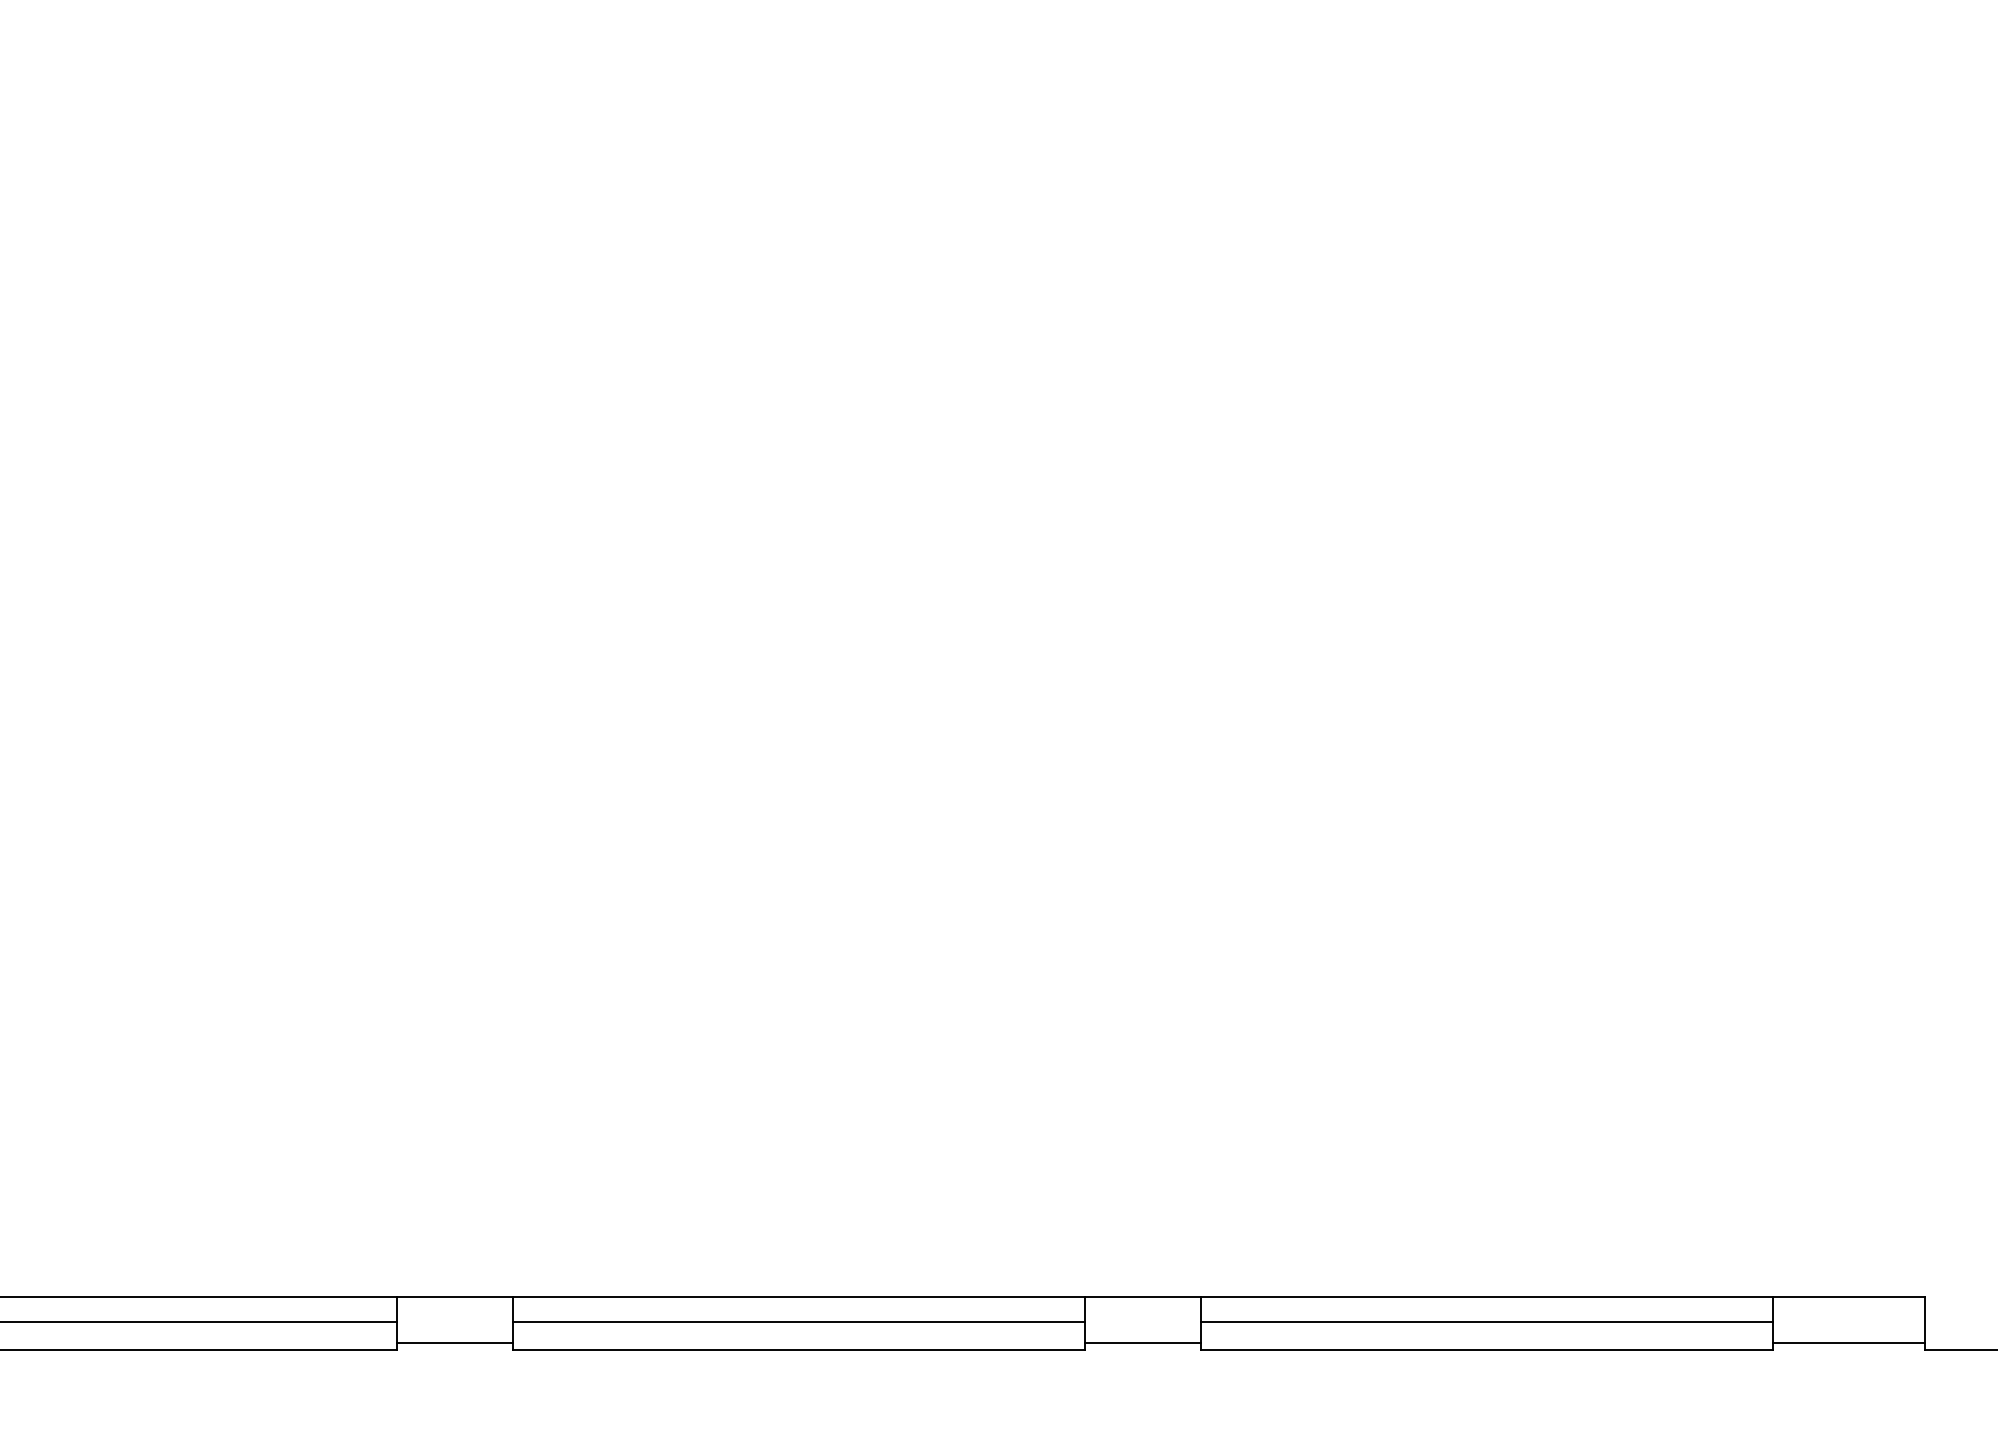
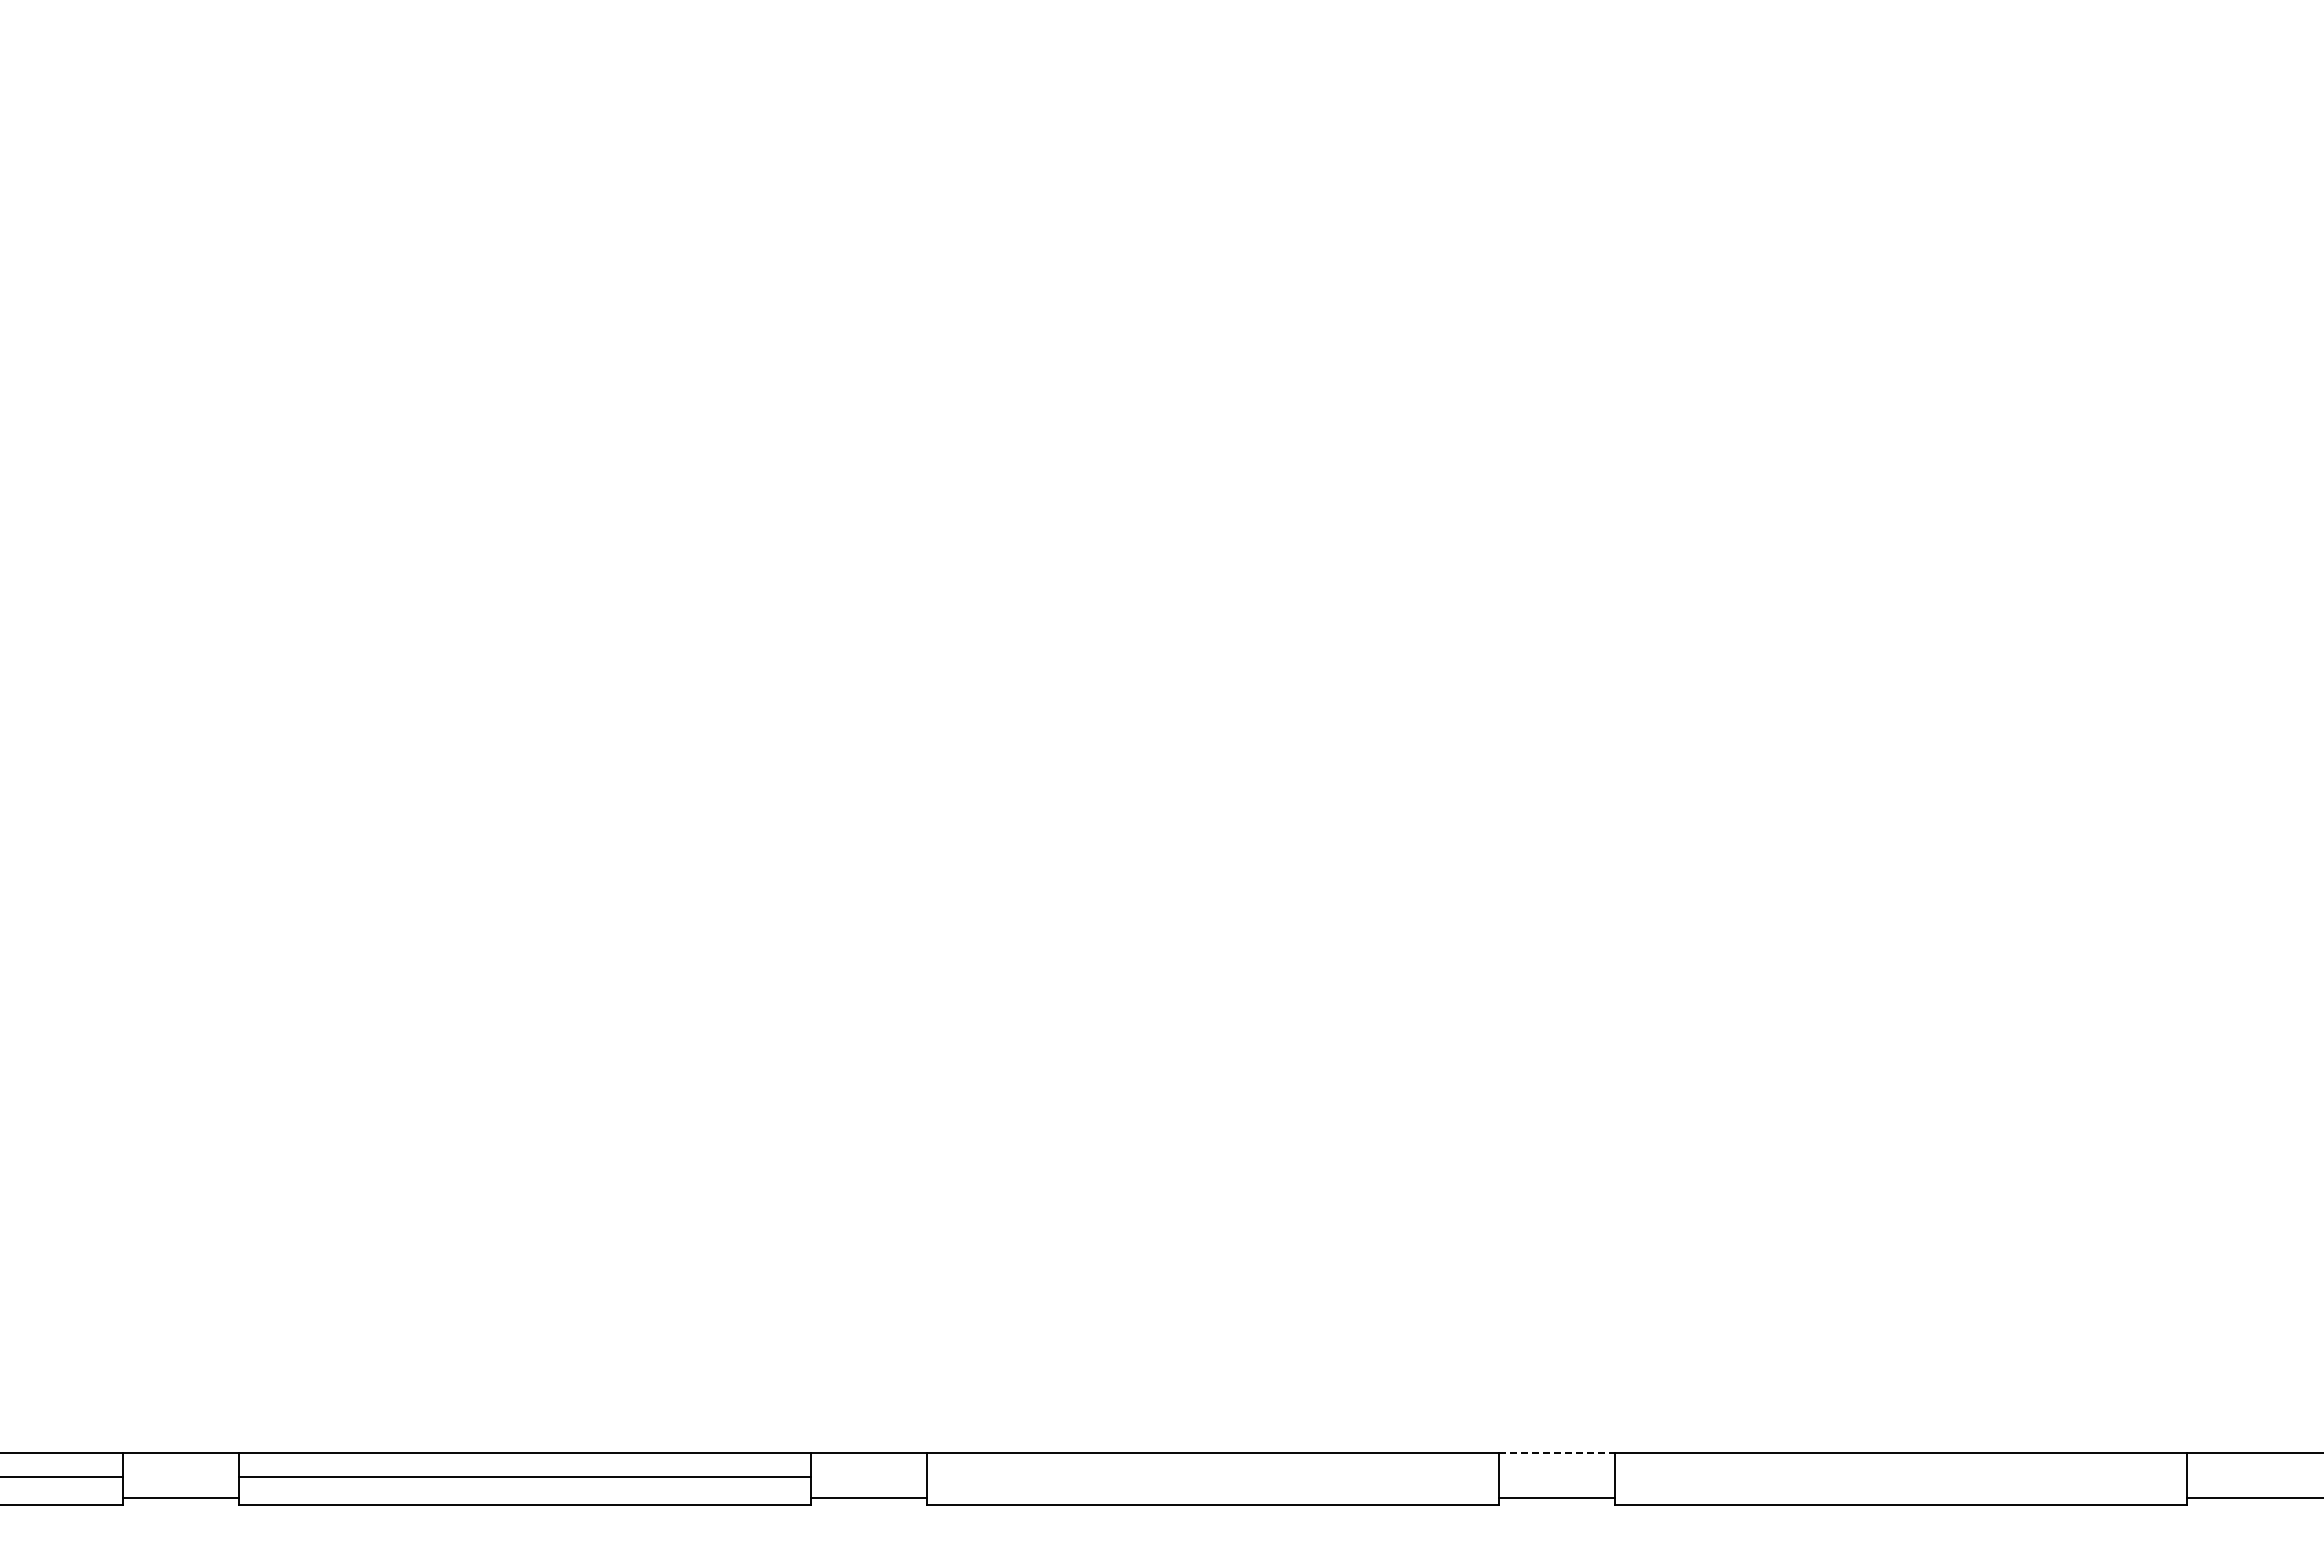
line: (1143, 1297) -> (1557, 1452), solid -> dashed
line: (798, 1322) -> (1212, 1477), removed
line: (1486, 1322) -> (1900, 1477), removed

